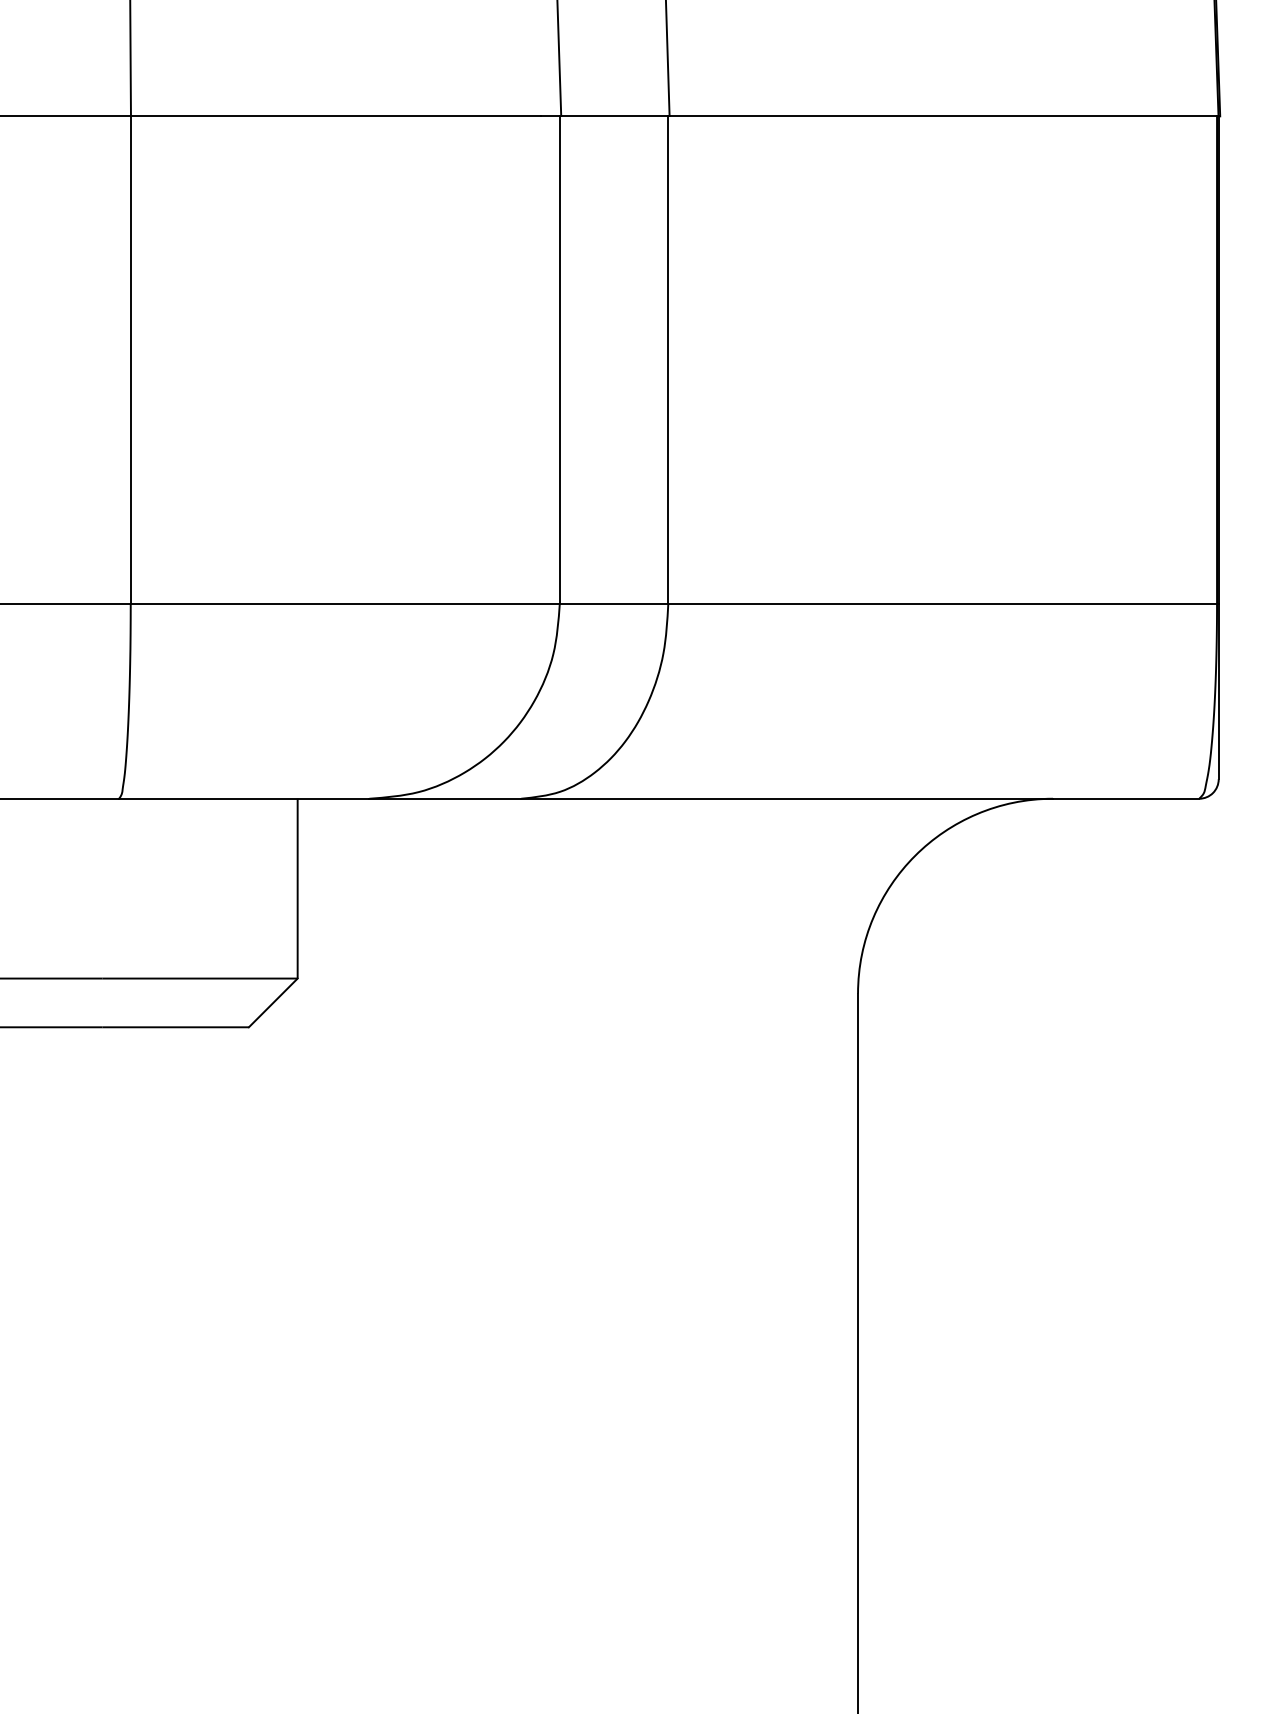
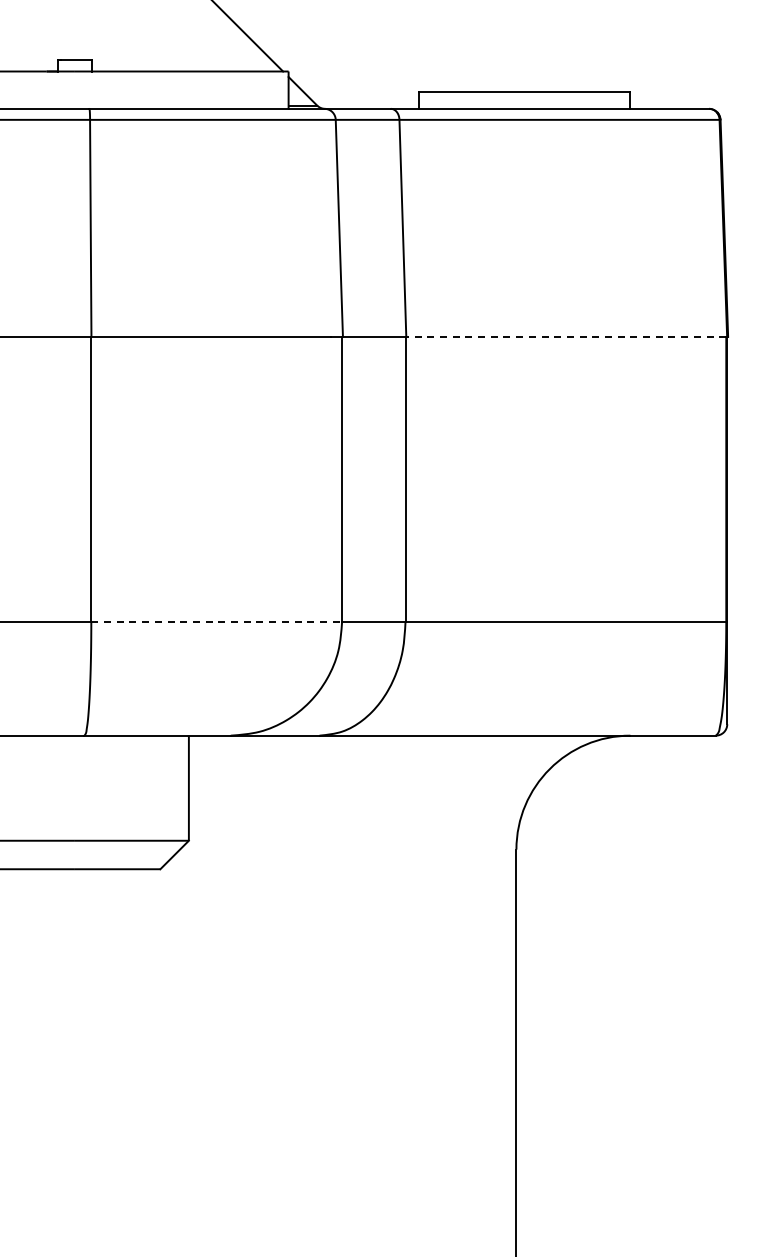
line: (943, 115) -> (566, 336), solid -> dashed
line: (346, 603) -> (217, 621), solid -> dashed

